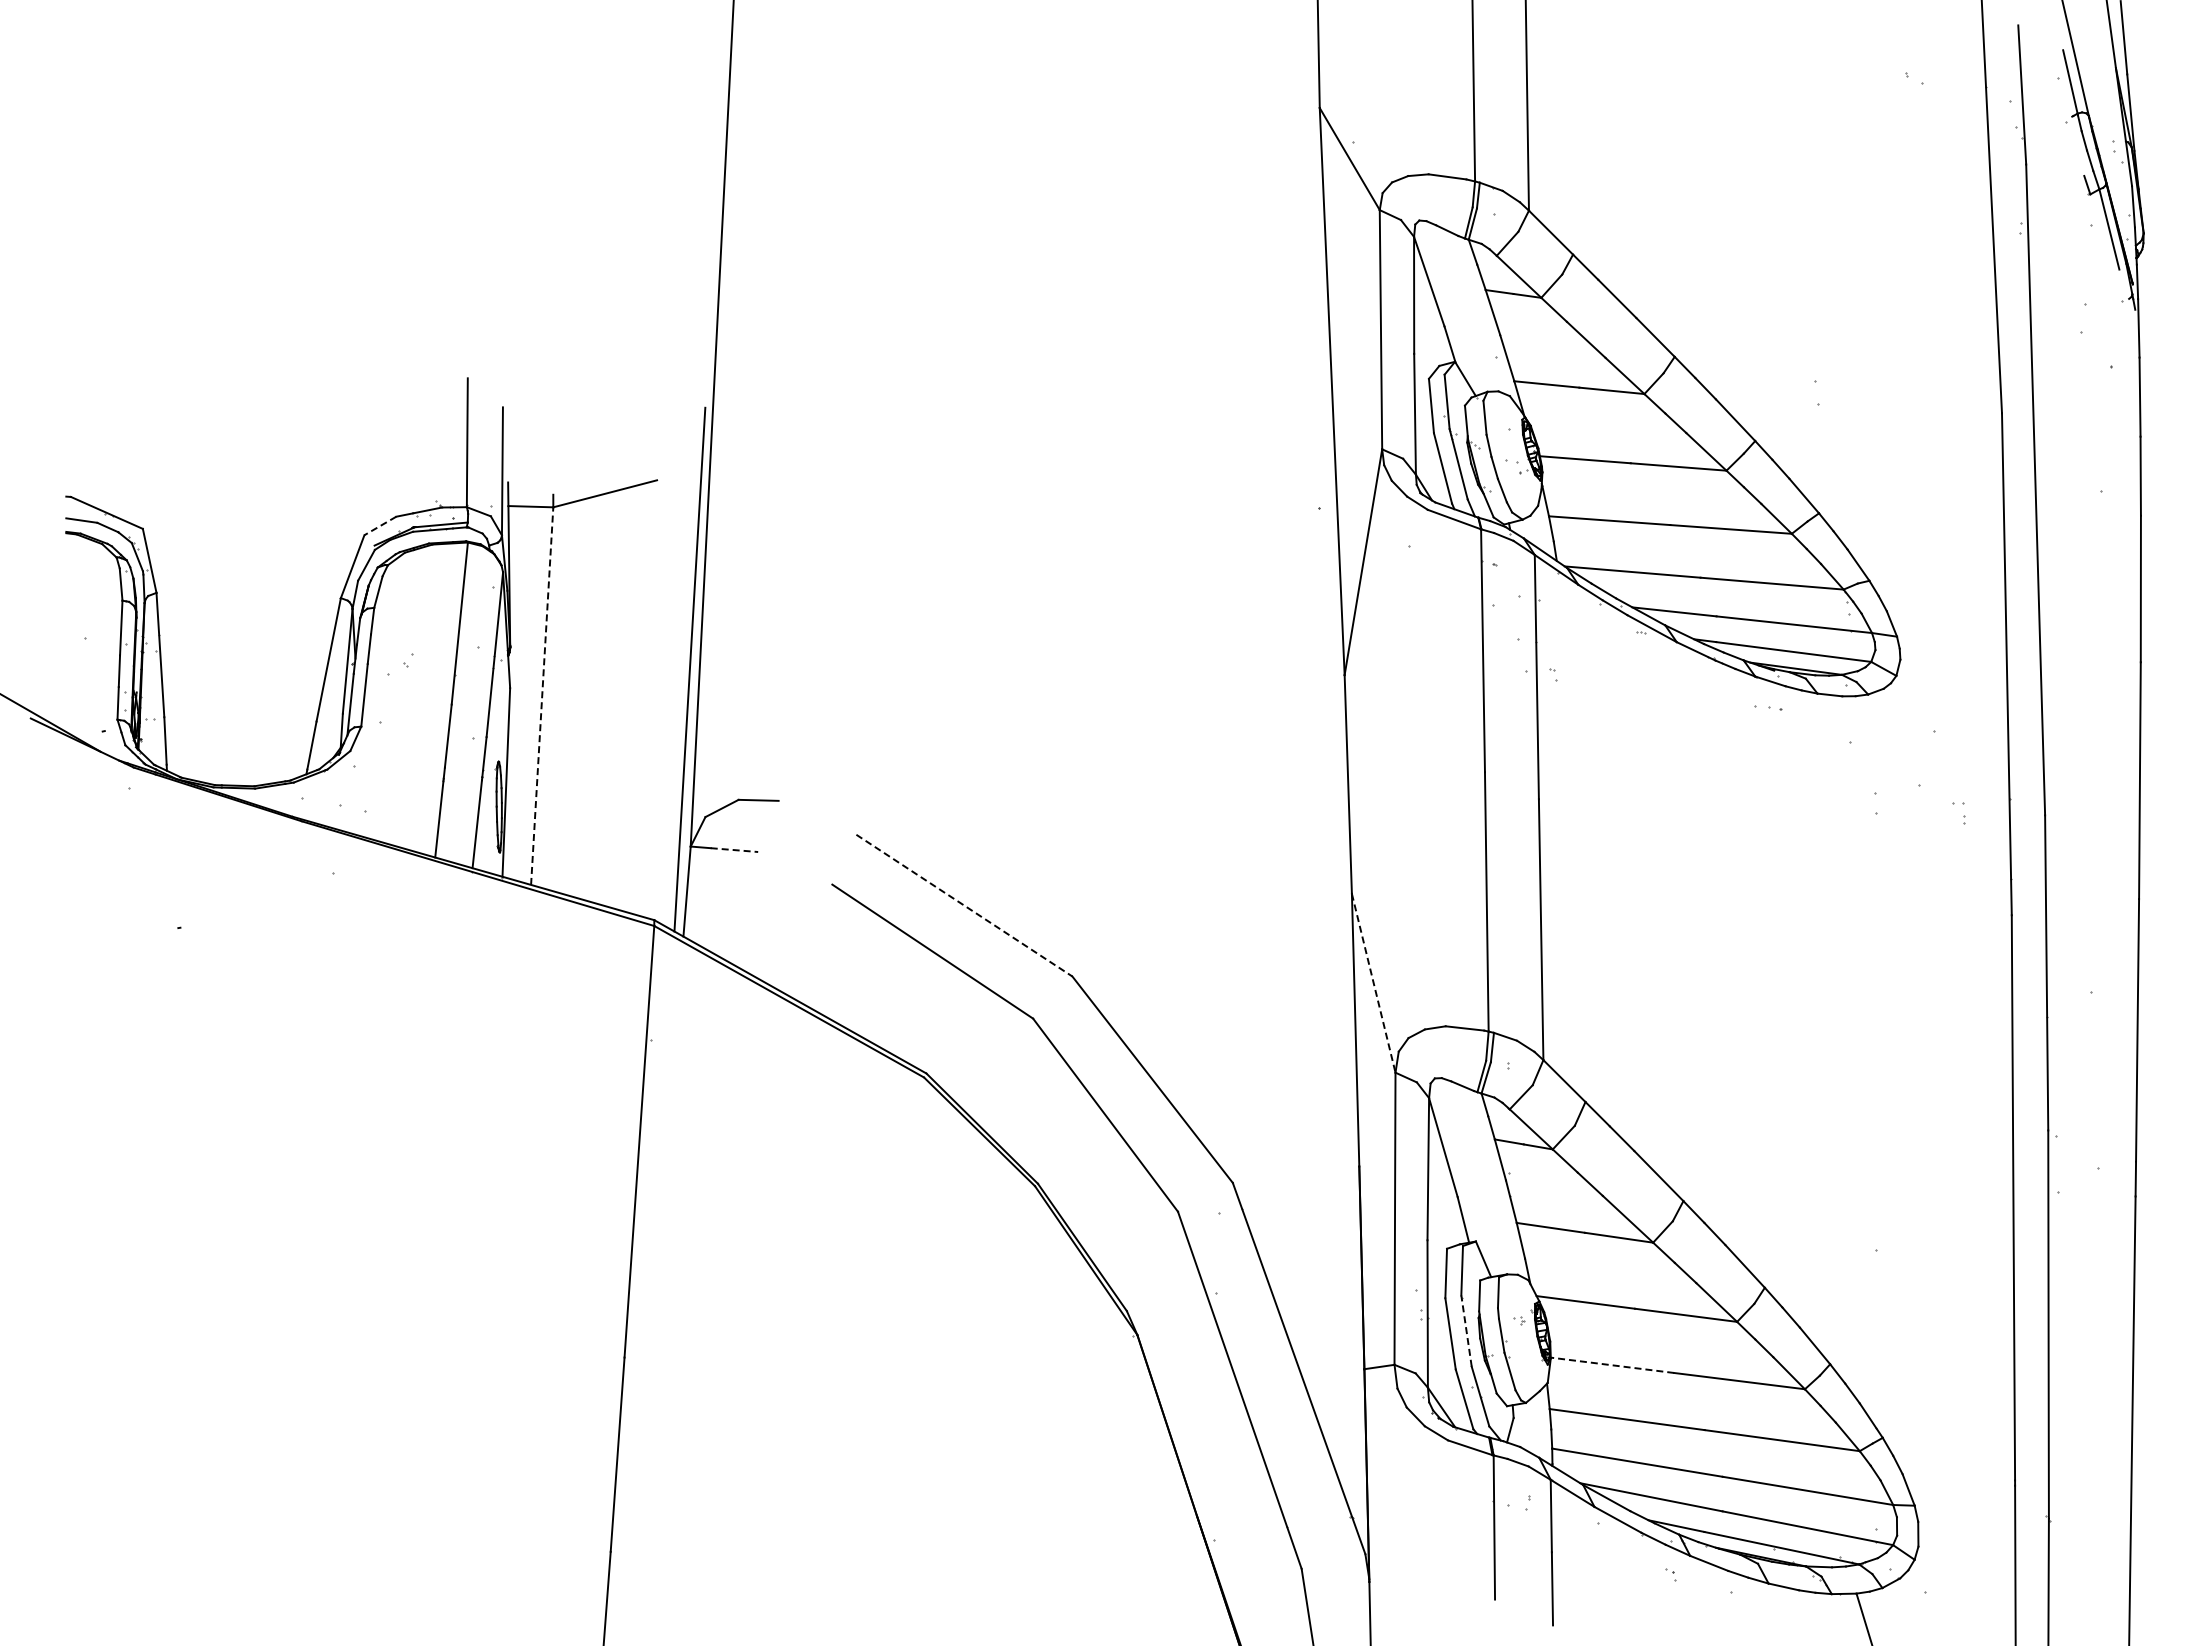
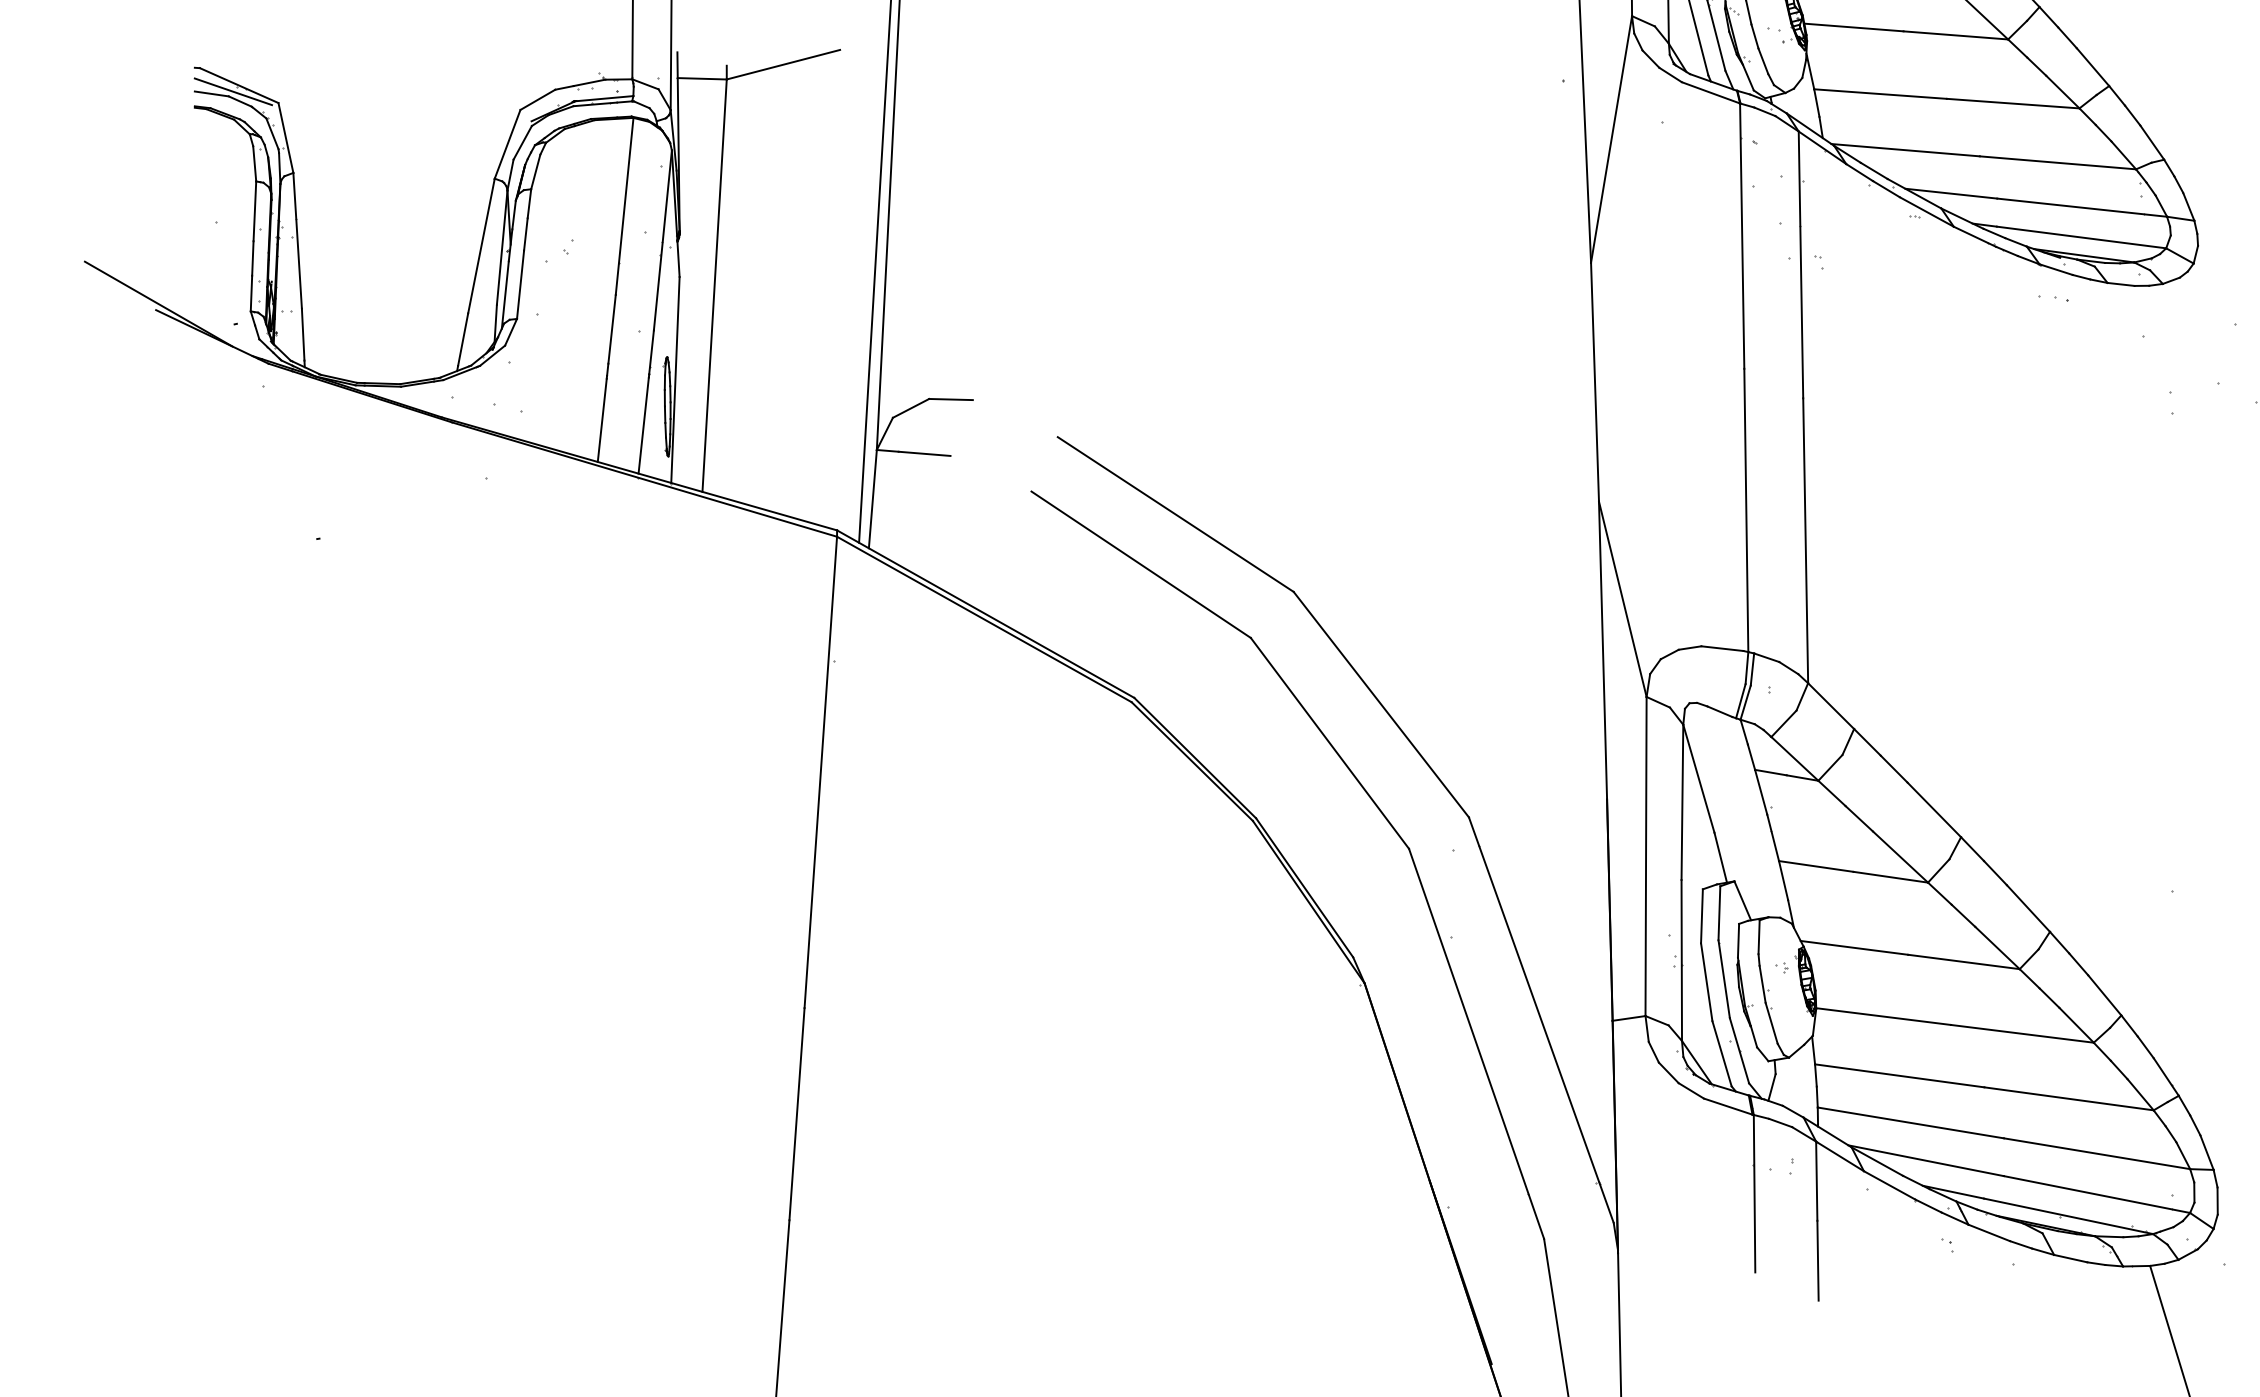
line: (101, 518) -> (233, 91), added
line: (379, 526) -> (536, 100), dashed -> solid
line: (542, 695) -> (714, 285), dashed -> solid
line: (734, 850) -> (924, 454), dashed -> solid
line: (964, 905) -> (1175, 514), dashed -> solid
line: (1373, 983) -> (1622, 599), dashed -> solid
line: (1466, 1330) -> (1724, 978), dashed -> solid
line: (1612, 1365) -> (1883, 1016), dashed -> solid

